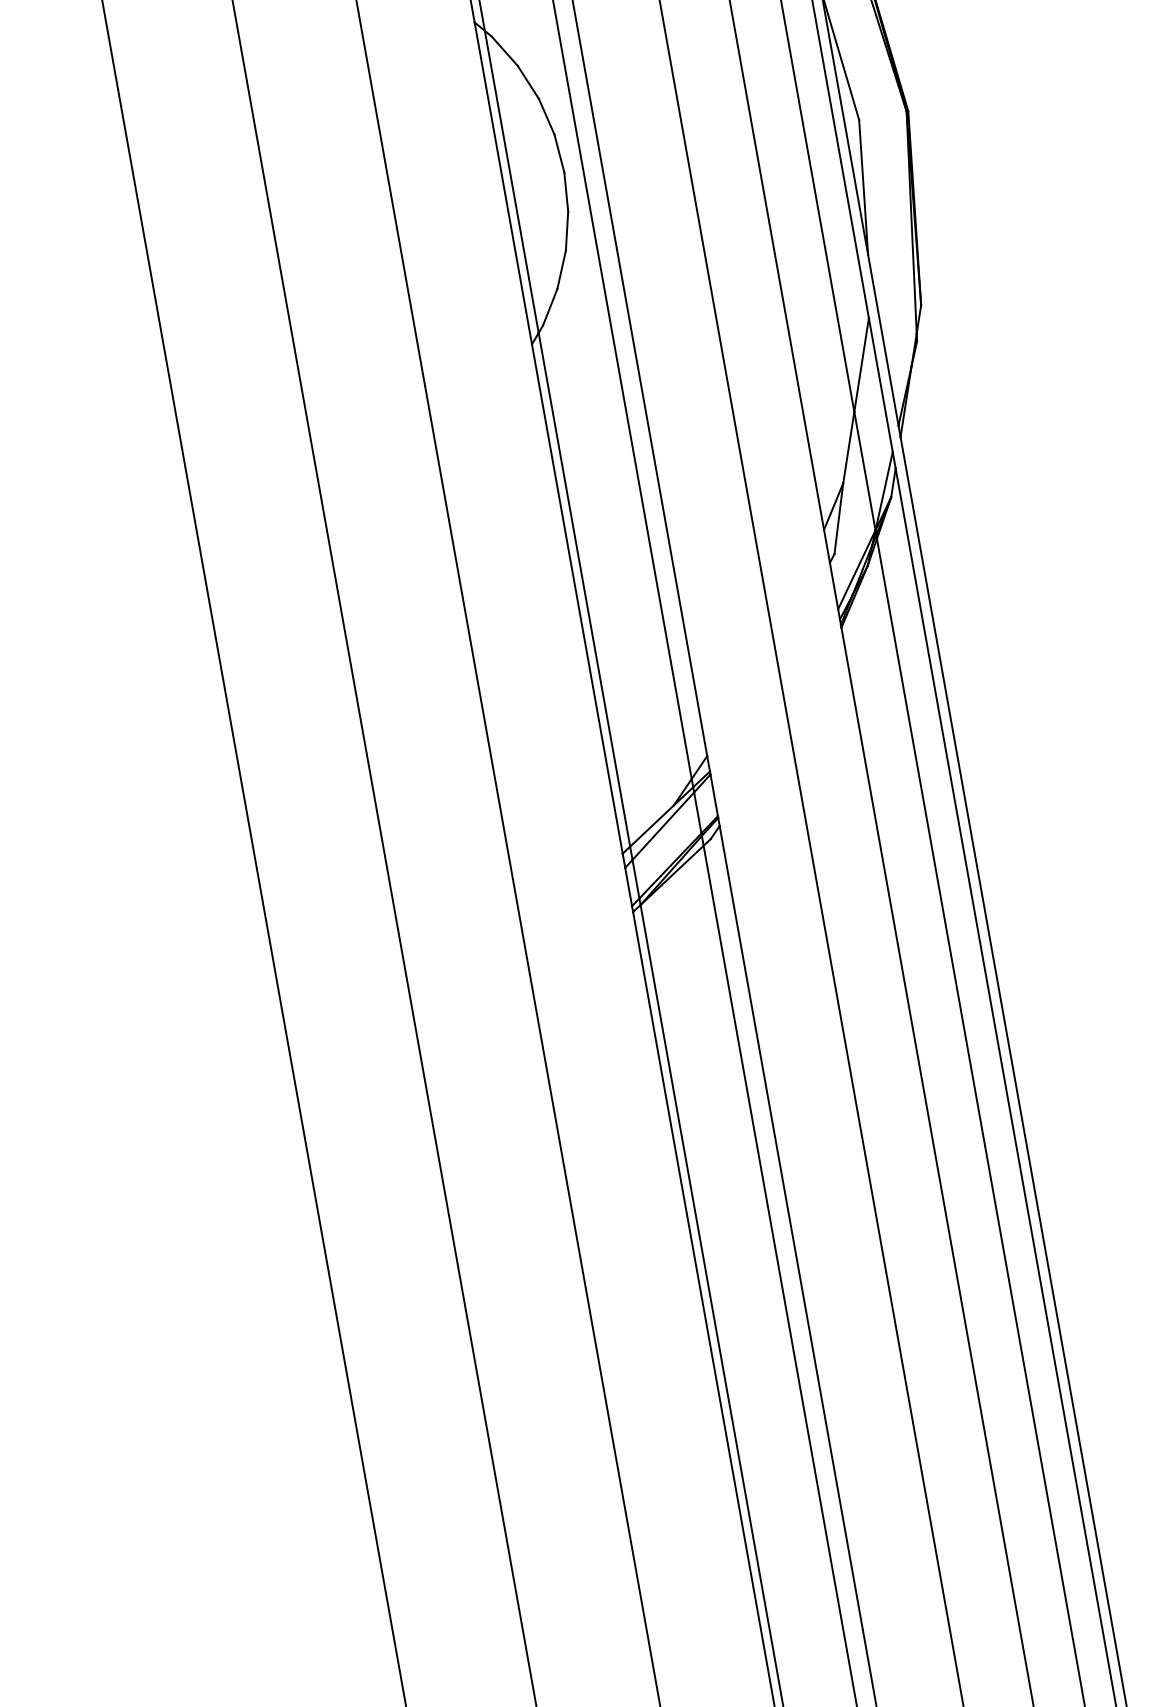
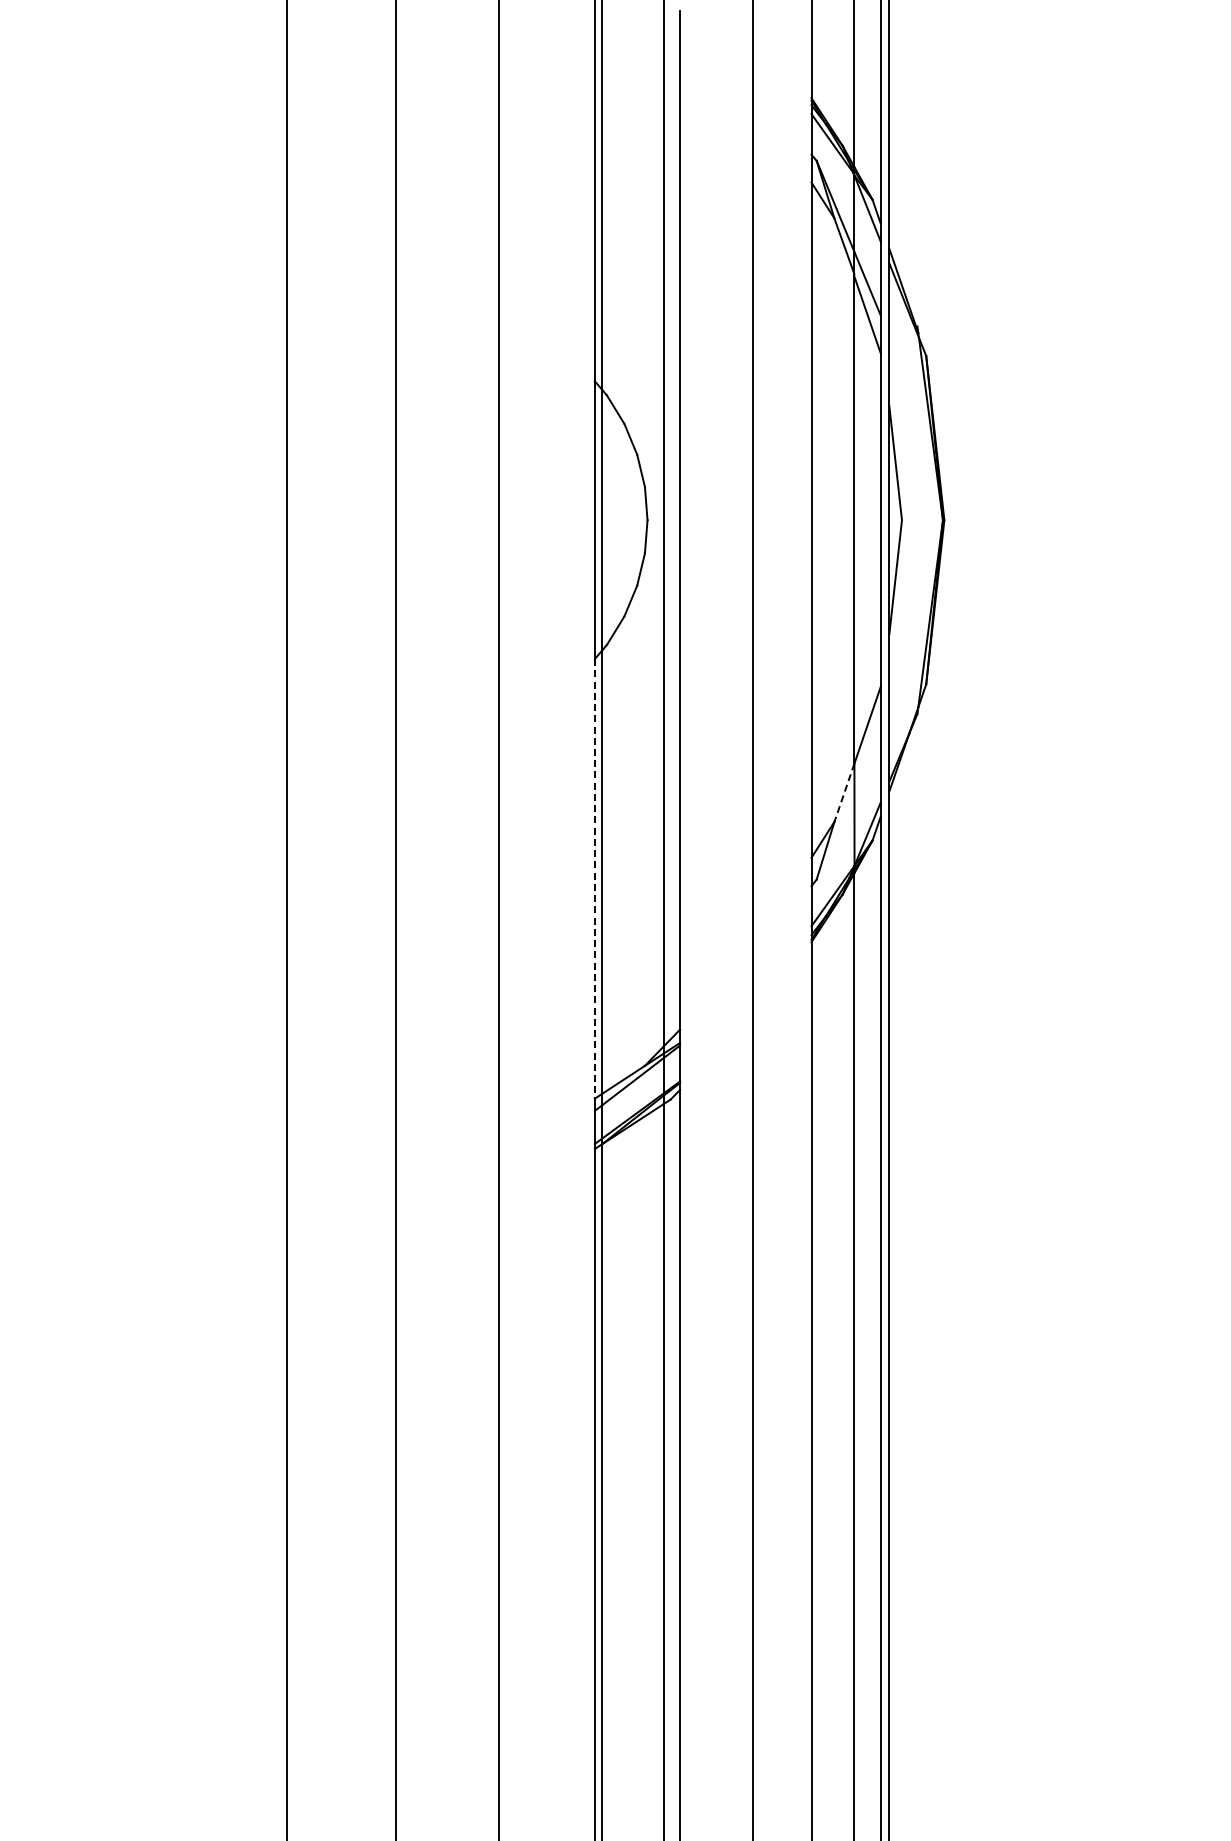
line: (848, 447) -> (844, 792), solid -> dashed
line: (576, 598) -> (594, 878), solid -> dashed

